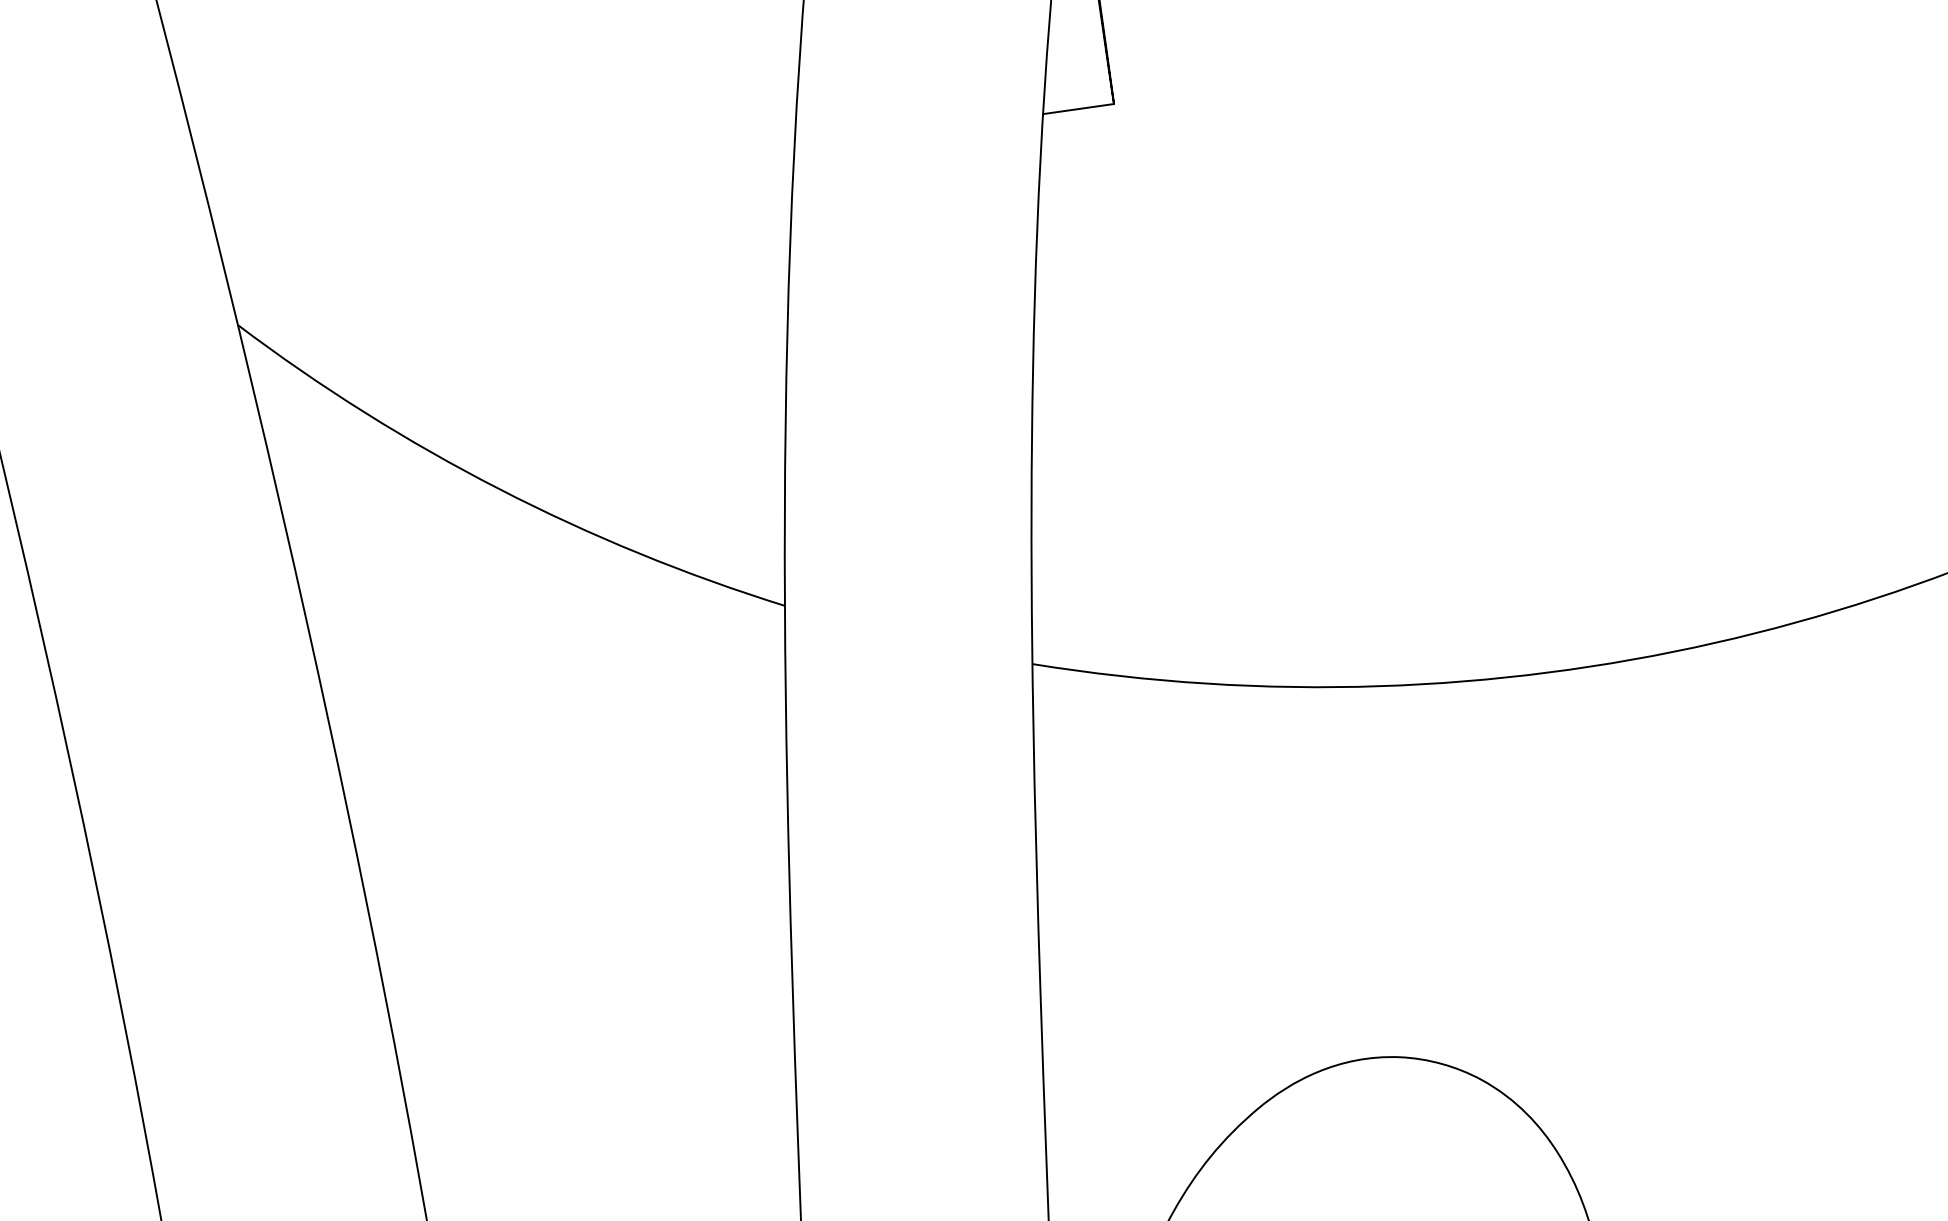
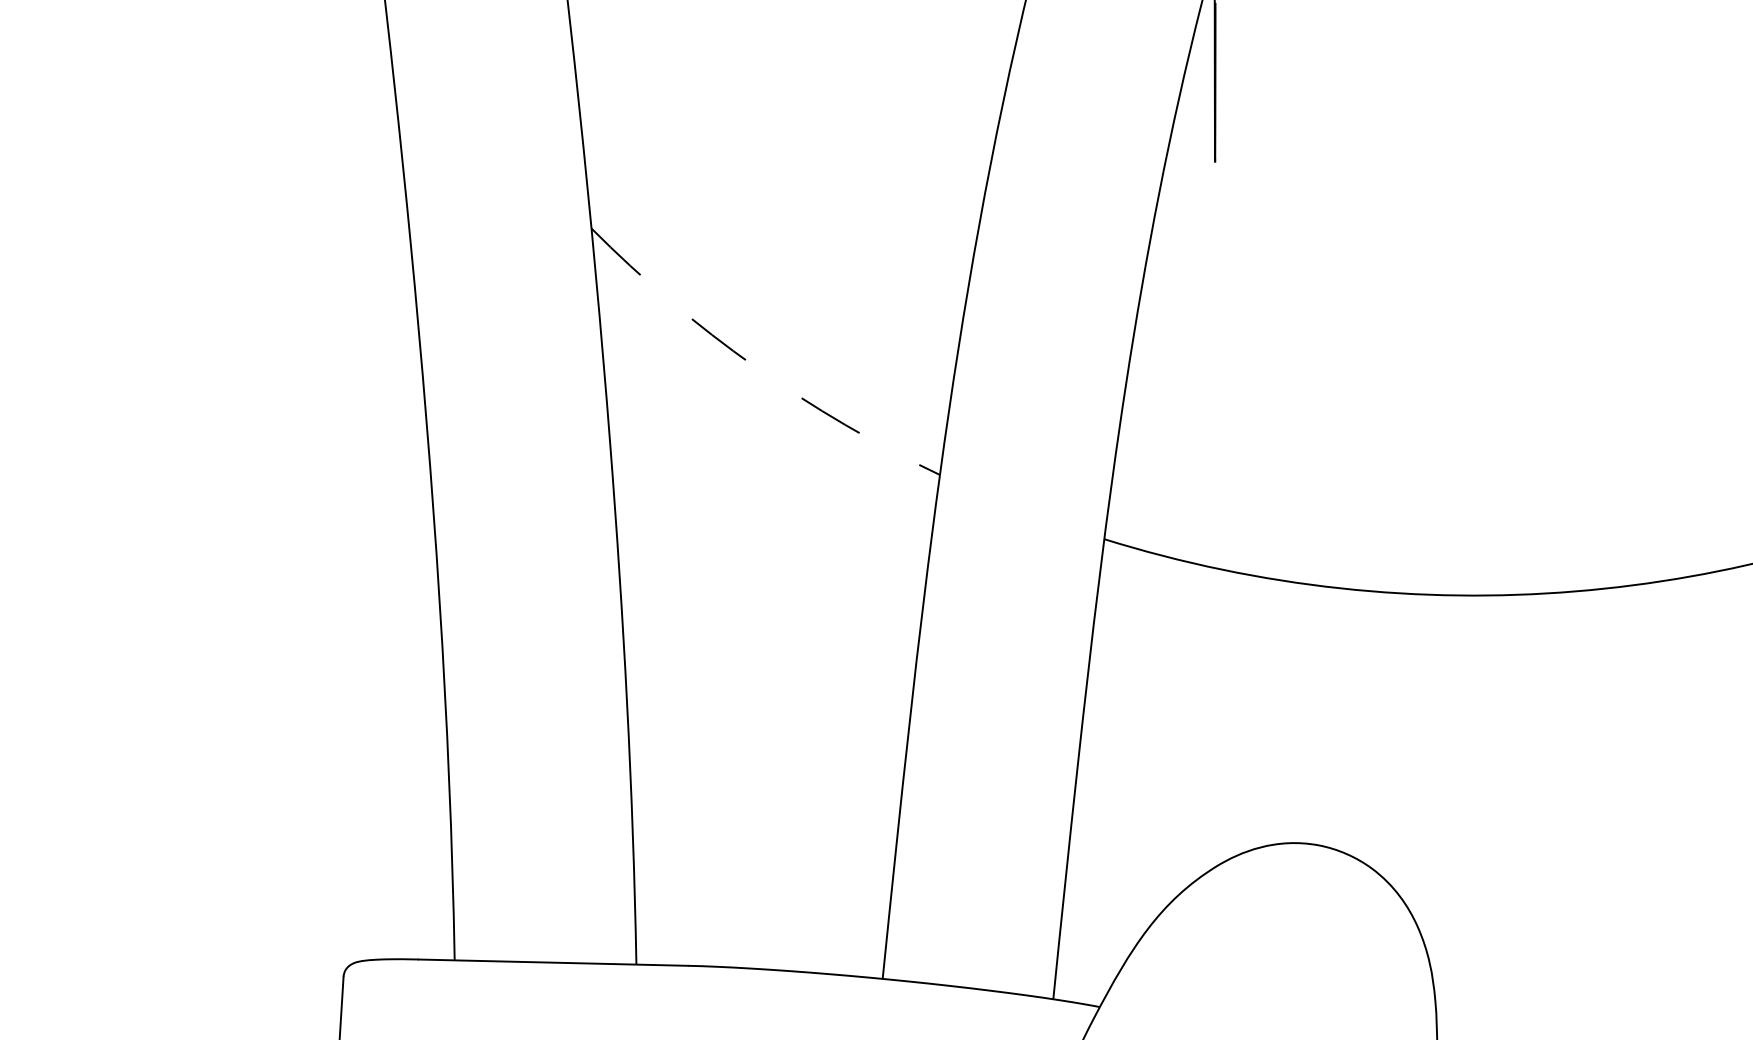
line: (1078, 109) -> (1190, 162), removed
arc: (499, 488) -> (755, 366), solid -> dashed

